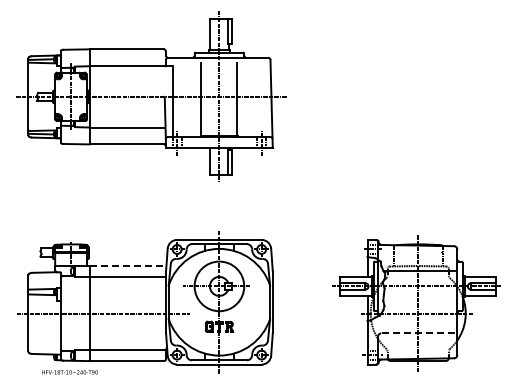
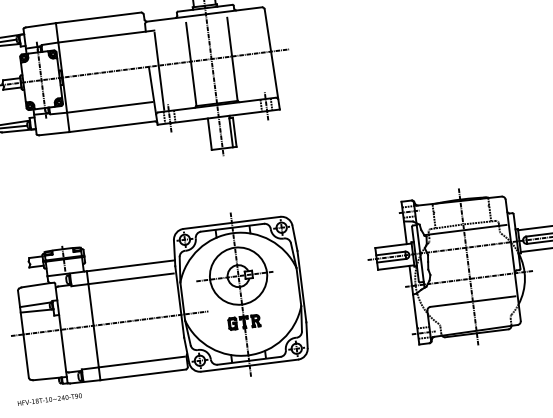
line: (128, 266) -> (131, 266), dashed -> solid
line: (418, 333) -> (473, 301), dashed -> solid
text: (69, 372) -> (49, 399), moved

